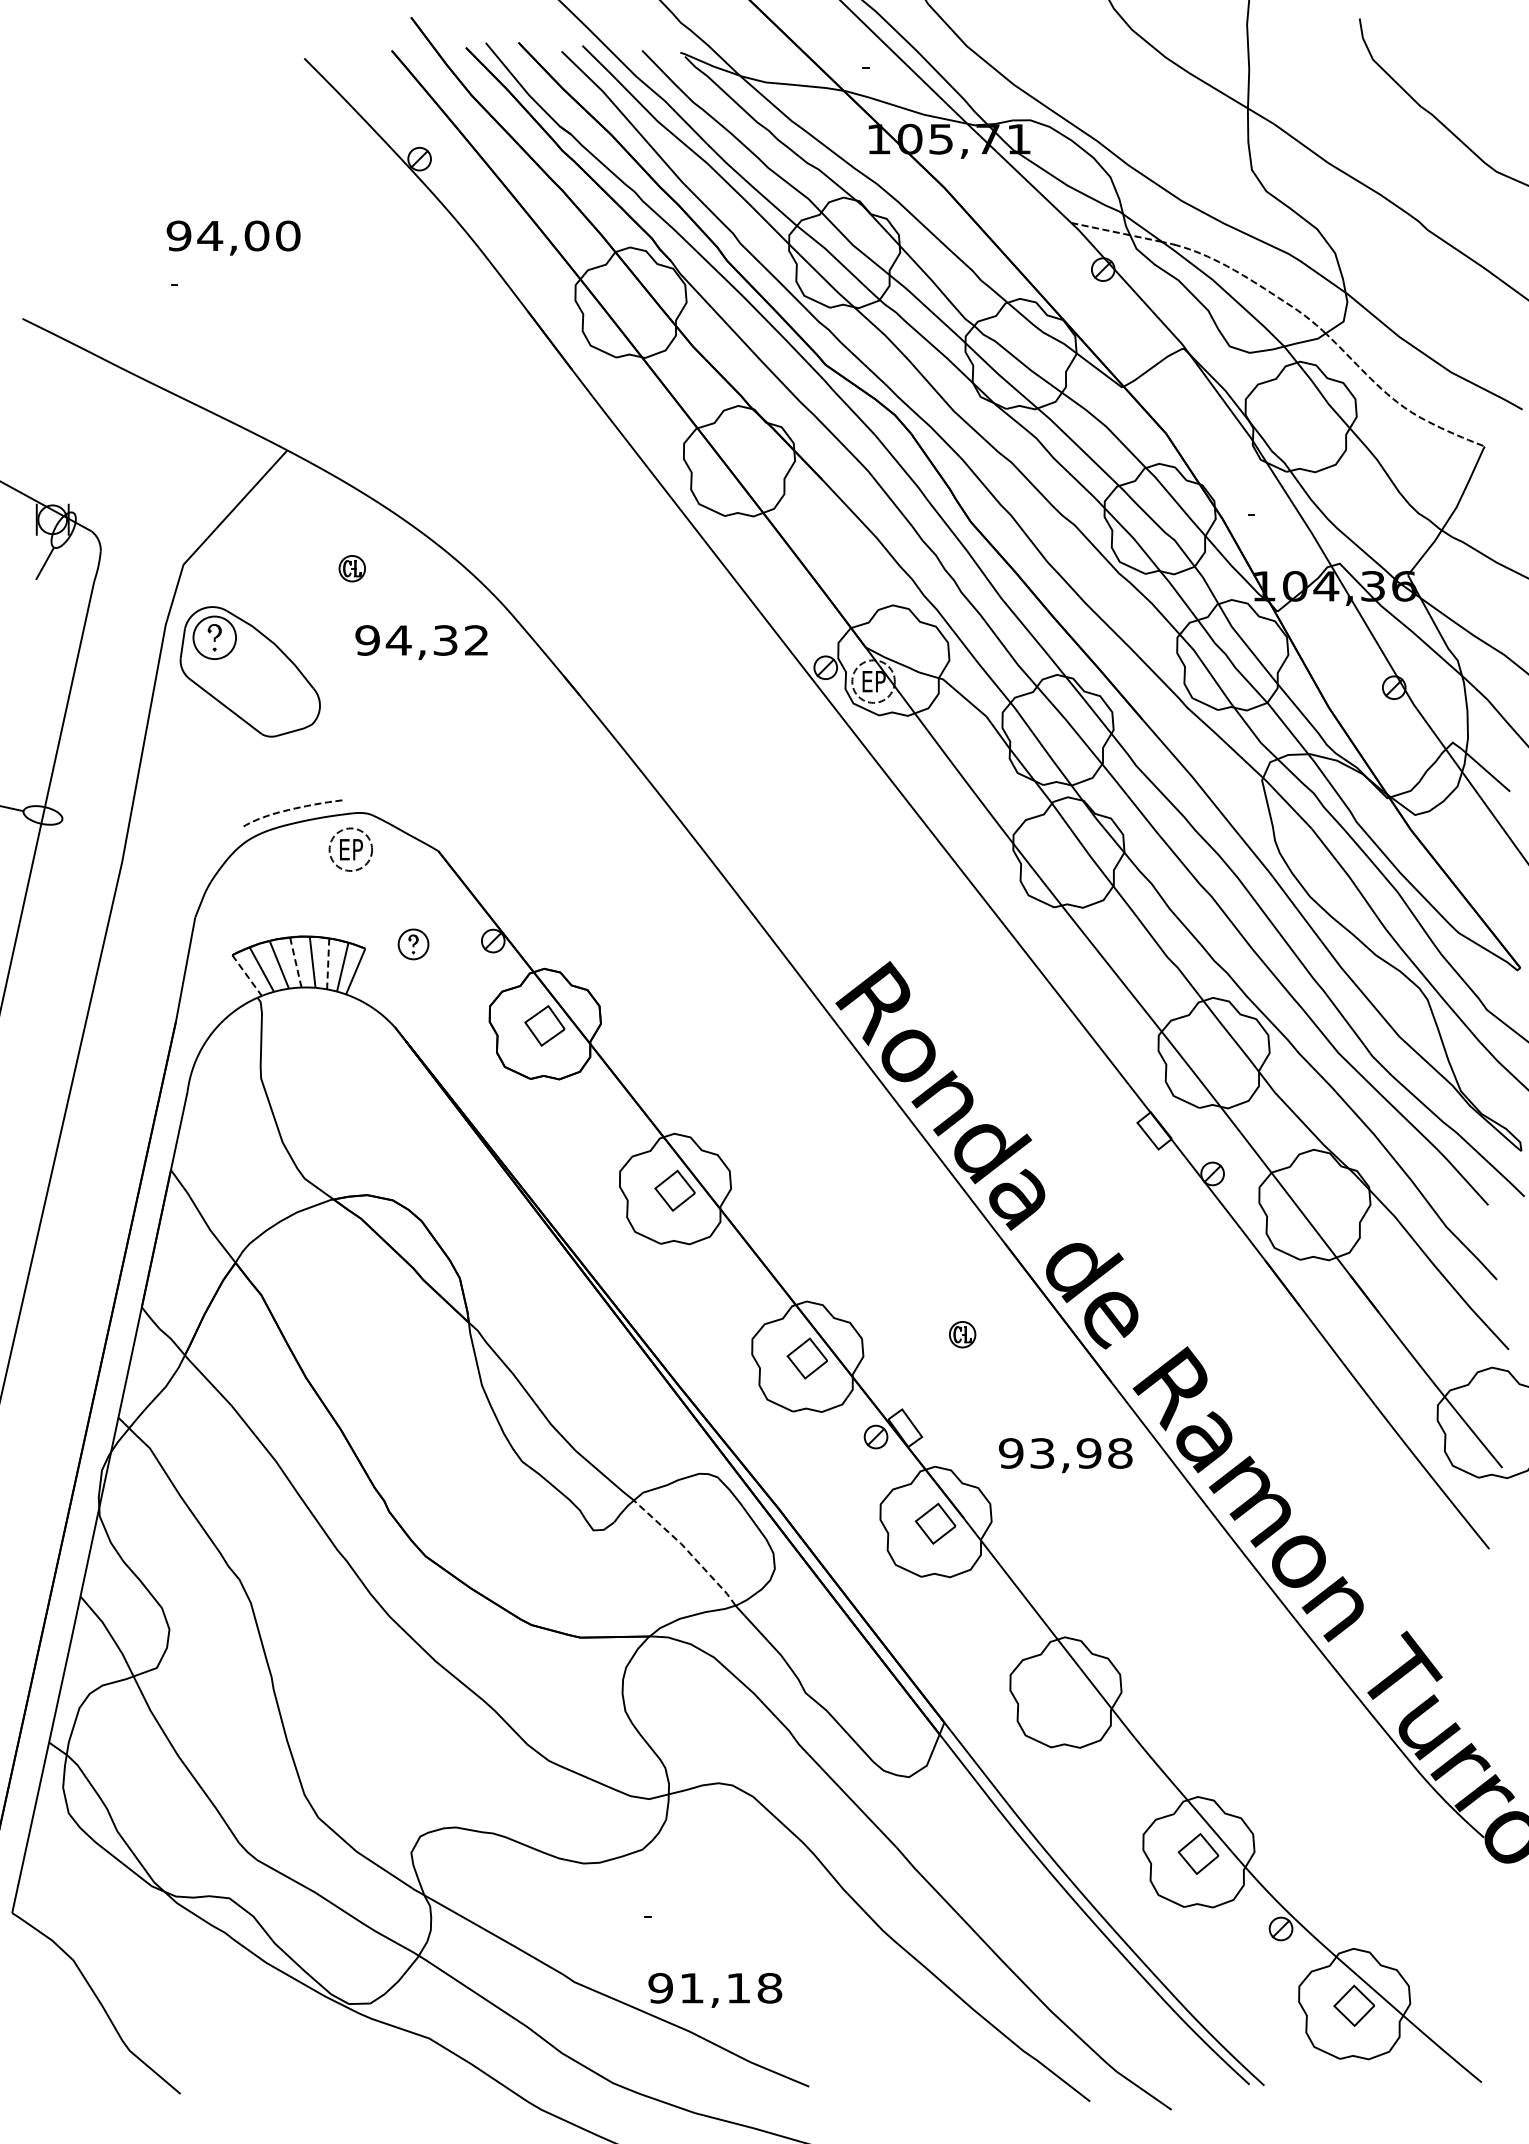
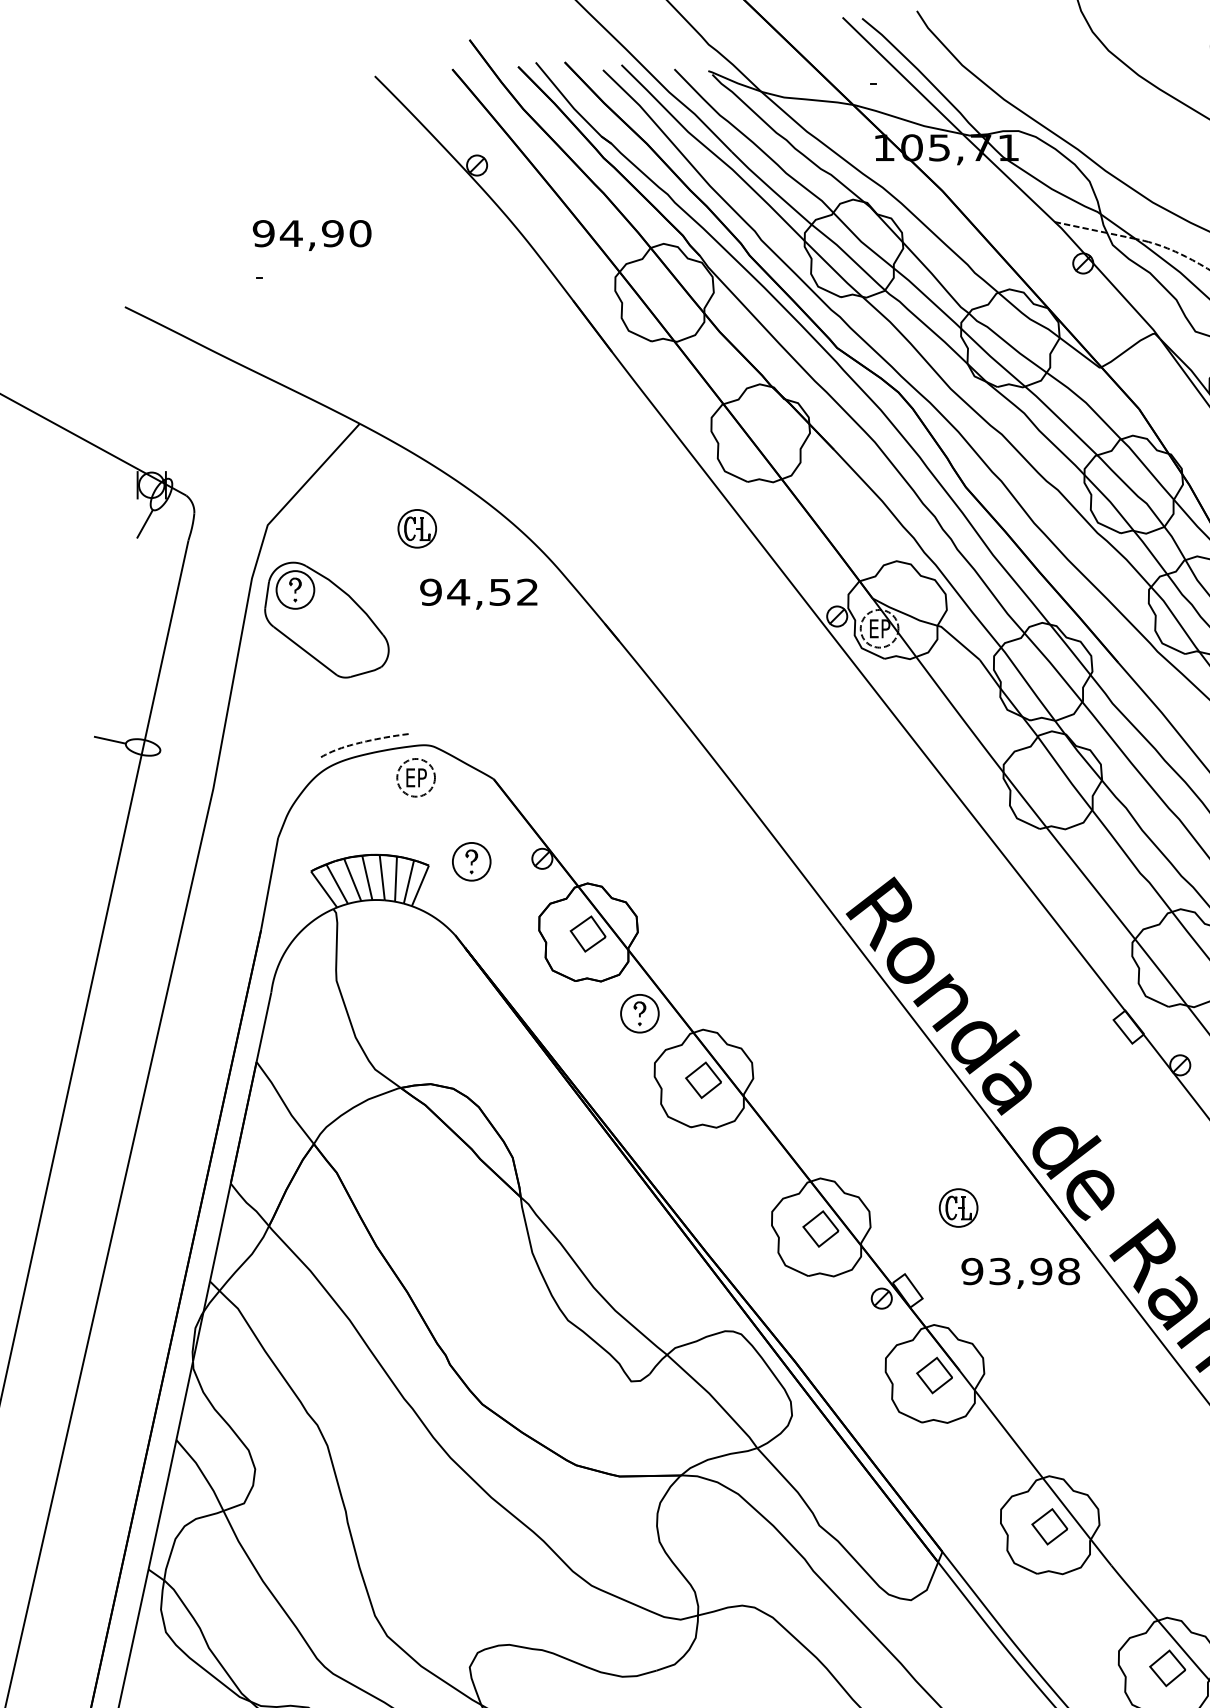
text: (256, 235) -> (332, 233), 94,00 -> 94,90
part: (352, 568) -> (417, 528), size x1.67
text: (445, 640) -> (500, 592), 94,32 -> 94,52
part: (413, 944) -> (471, 861), size x1.43
line: (295, 962) -> (367, 877), dashed -> solid
line: (328, 964) -> (396, 879), dashed -> solid
line: (247, 975) -> (324, 889), dashed -> solid
part: (603, 1115) -> (640, 1013), added
part: (962, 1334) -> (958, 1207), size x1.67
text: (1065, 1455) -> (1020, 1273), moved
line: (687, 1550) -> (714, 1399), dashed -> solid
part: (1065, 1694) -> (1049, 1526), added

